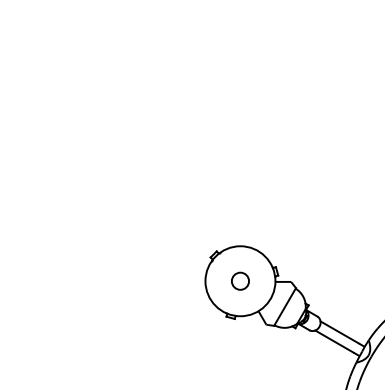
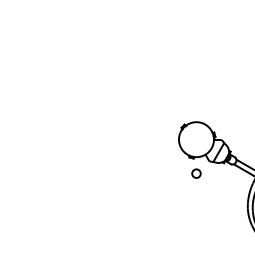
circle: (240, 280) -> (196, 173), moved

